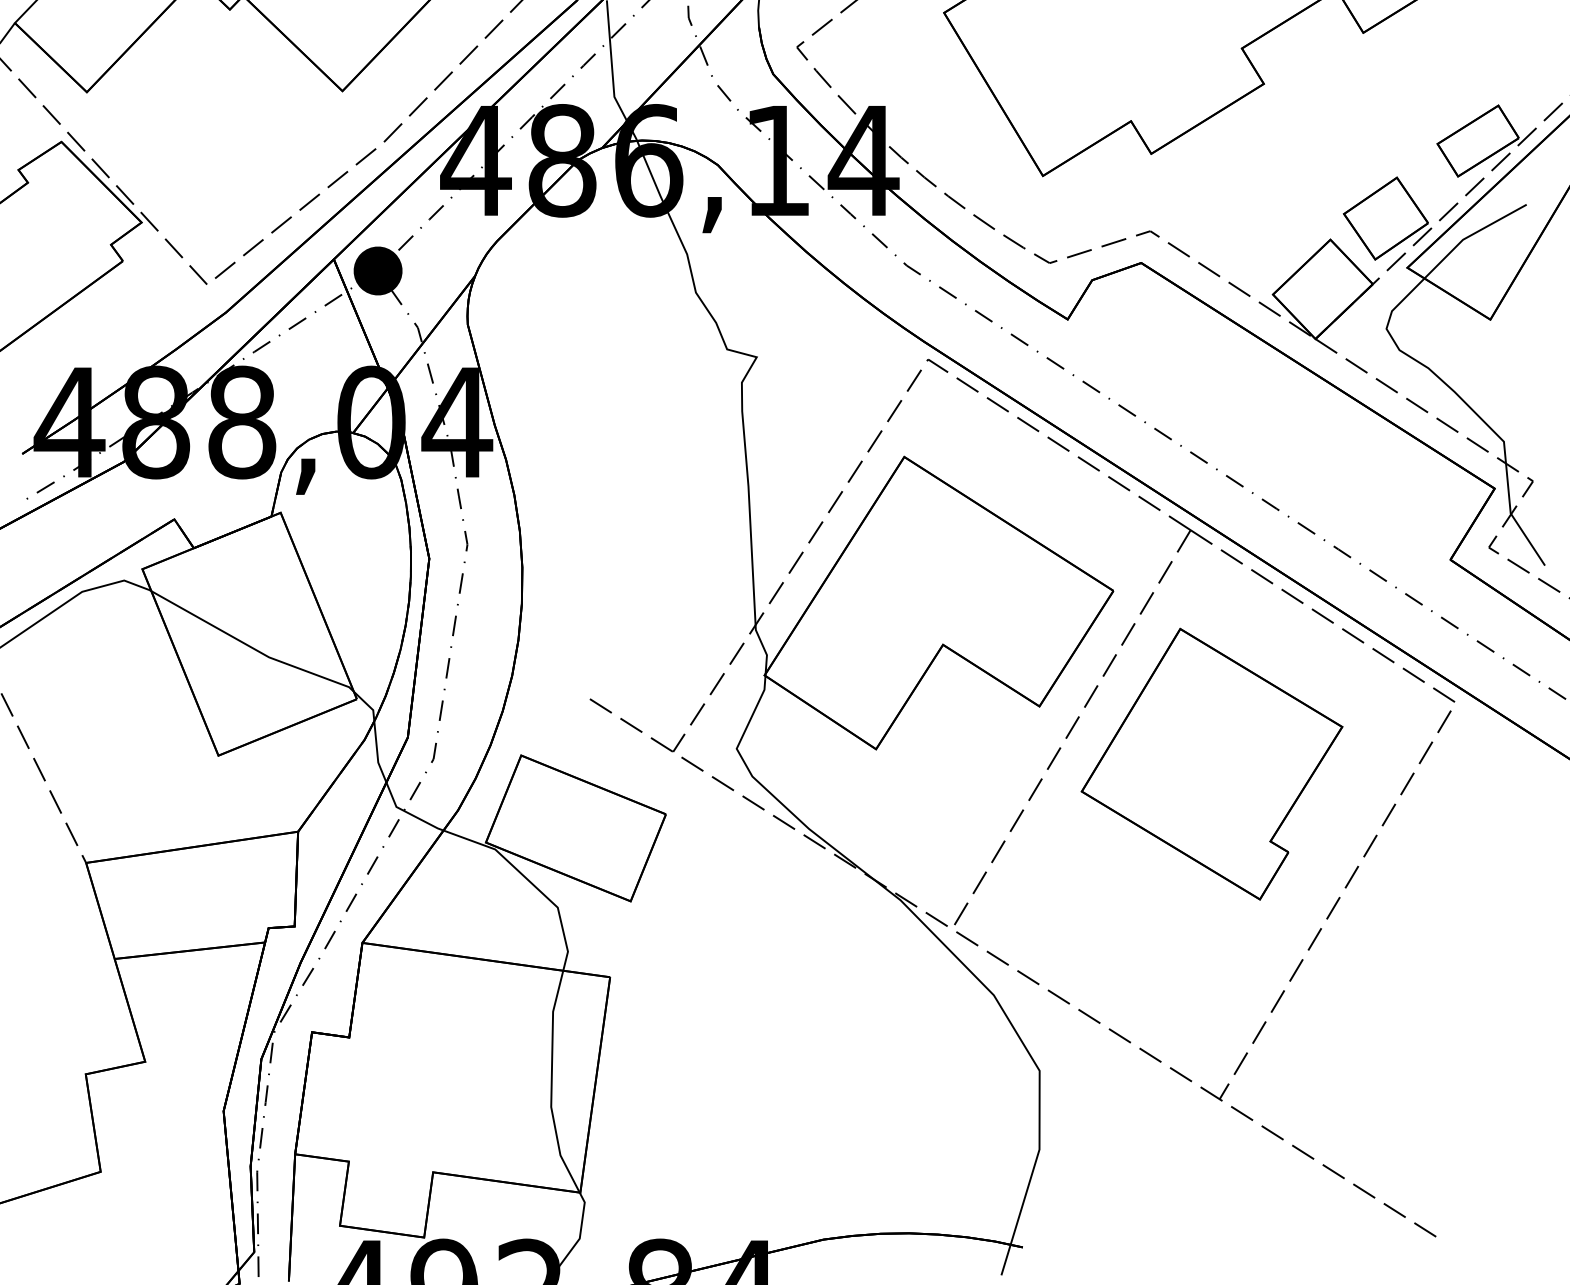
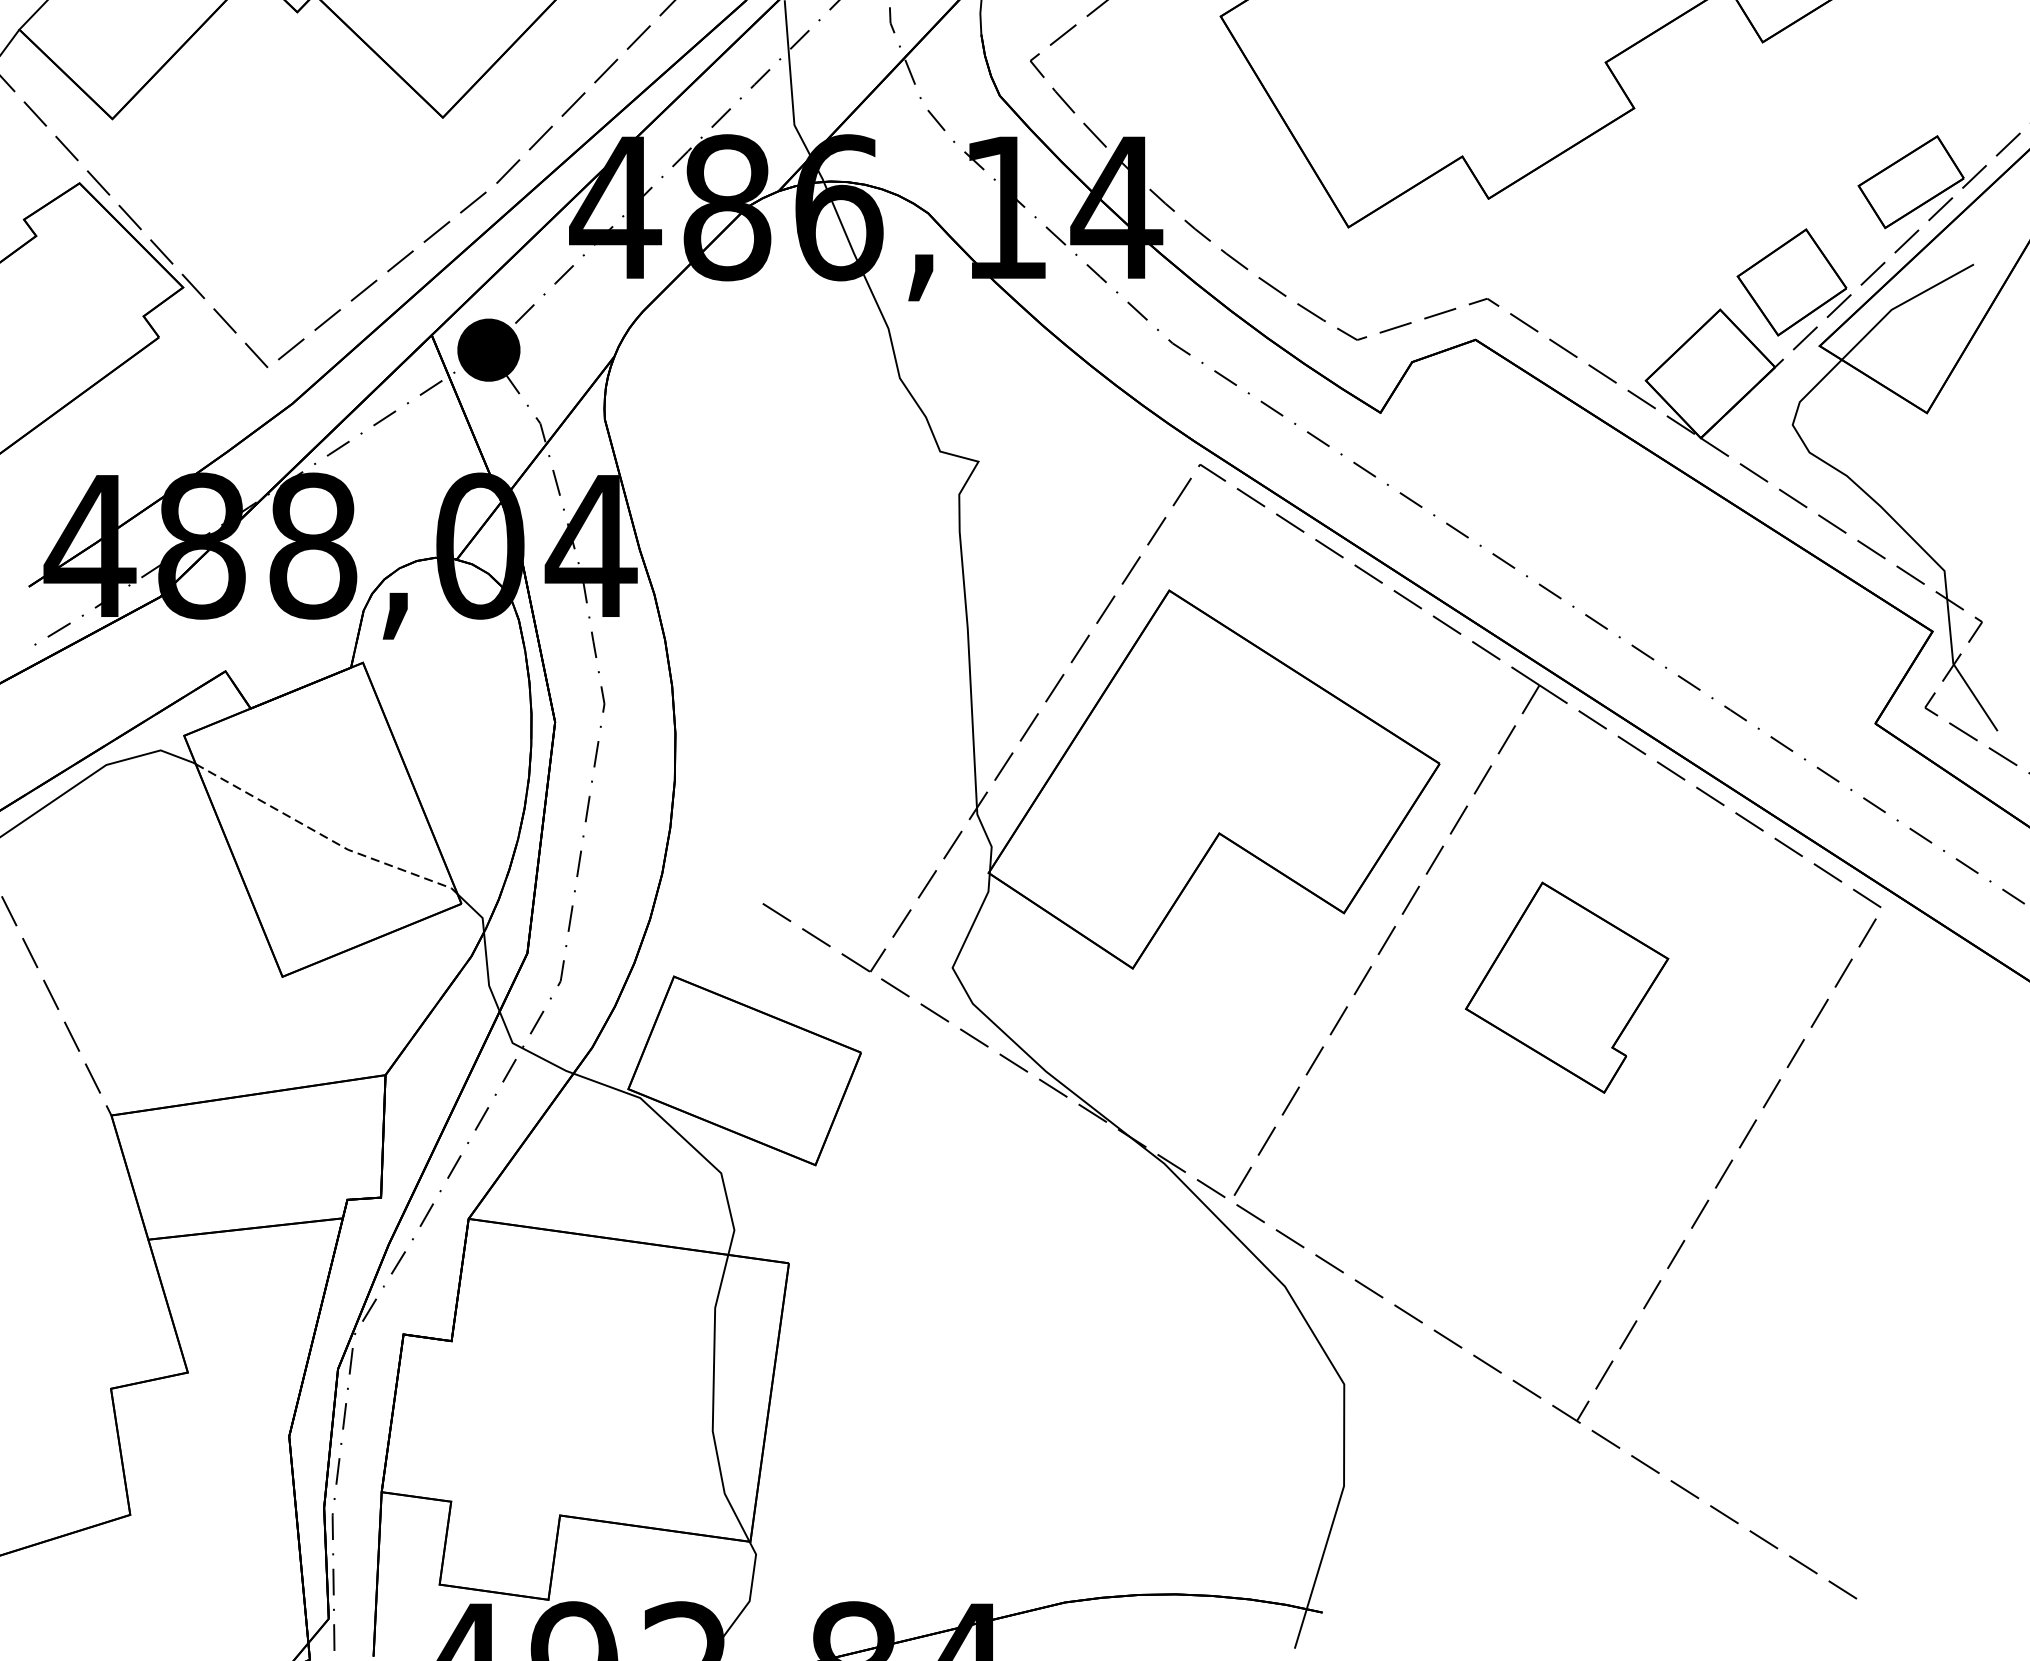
line: (250, 647) -> (323, 836), solid -> dashed
part: (1211, 763) -> (1566, 986), size x0.6

